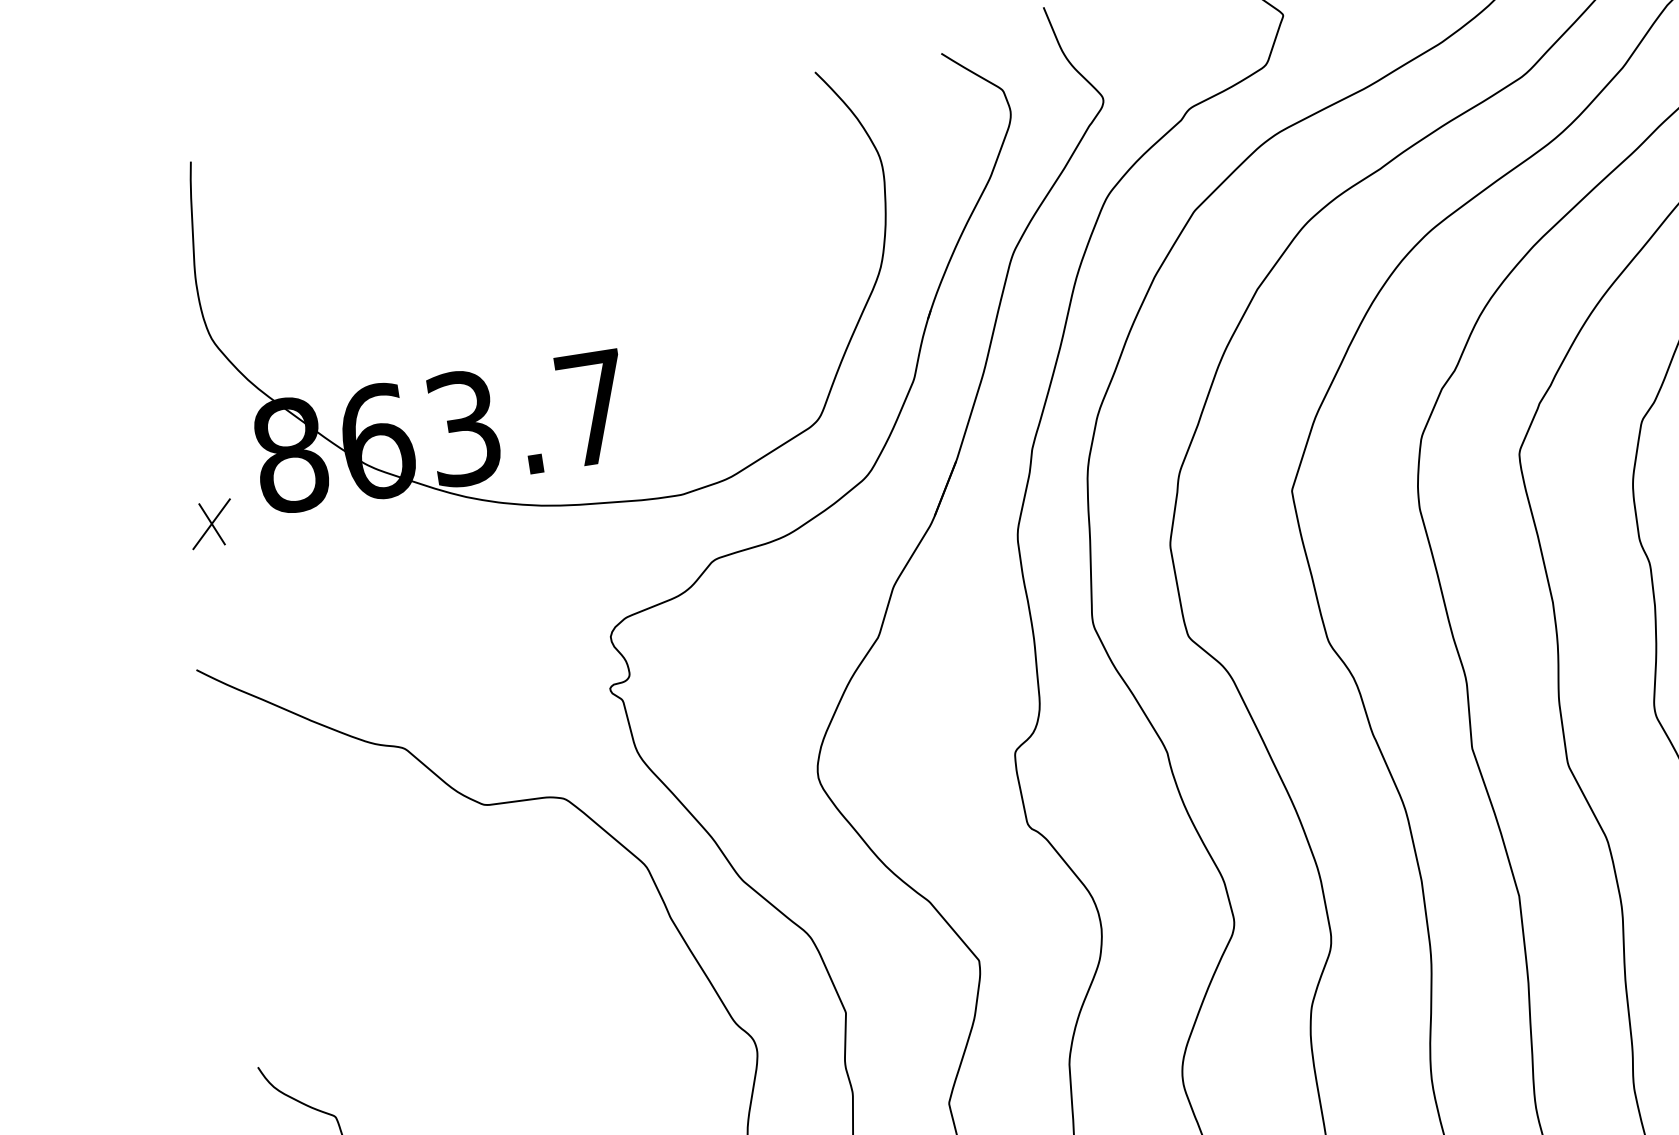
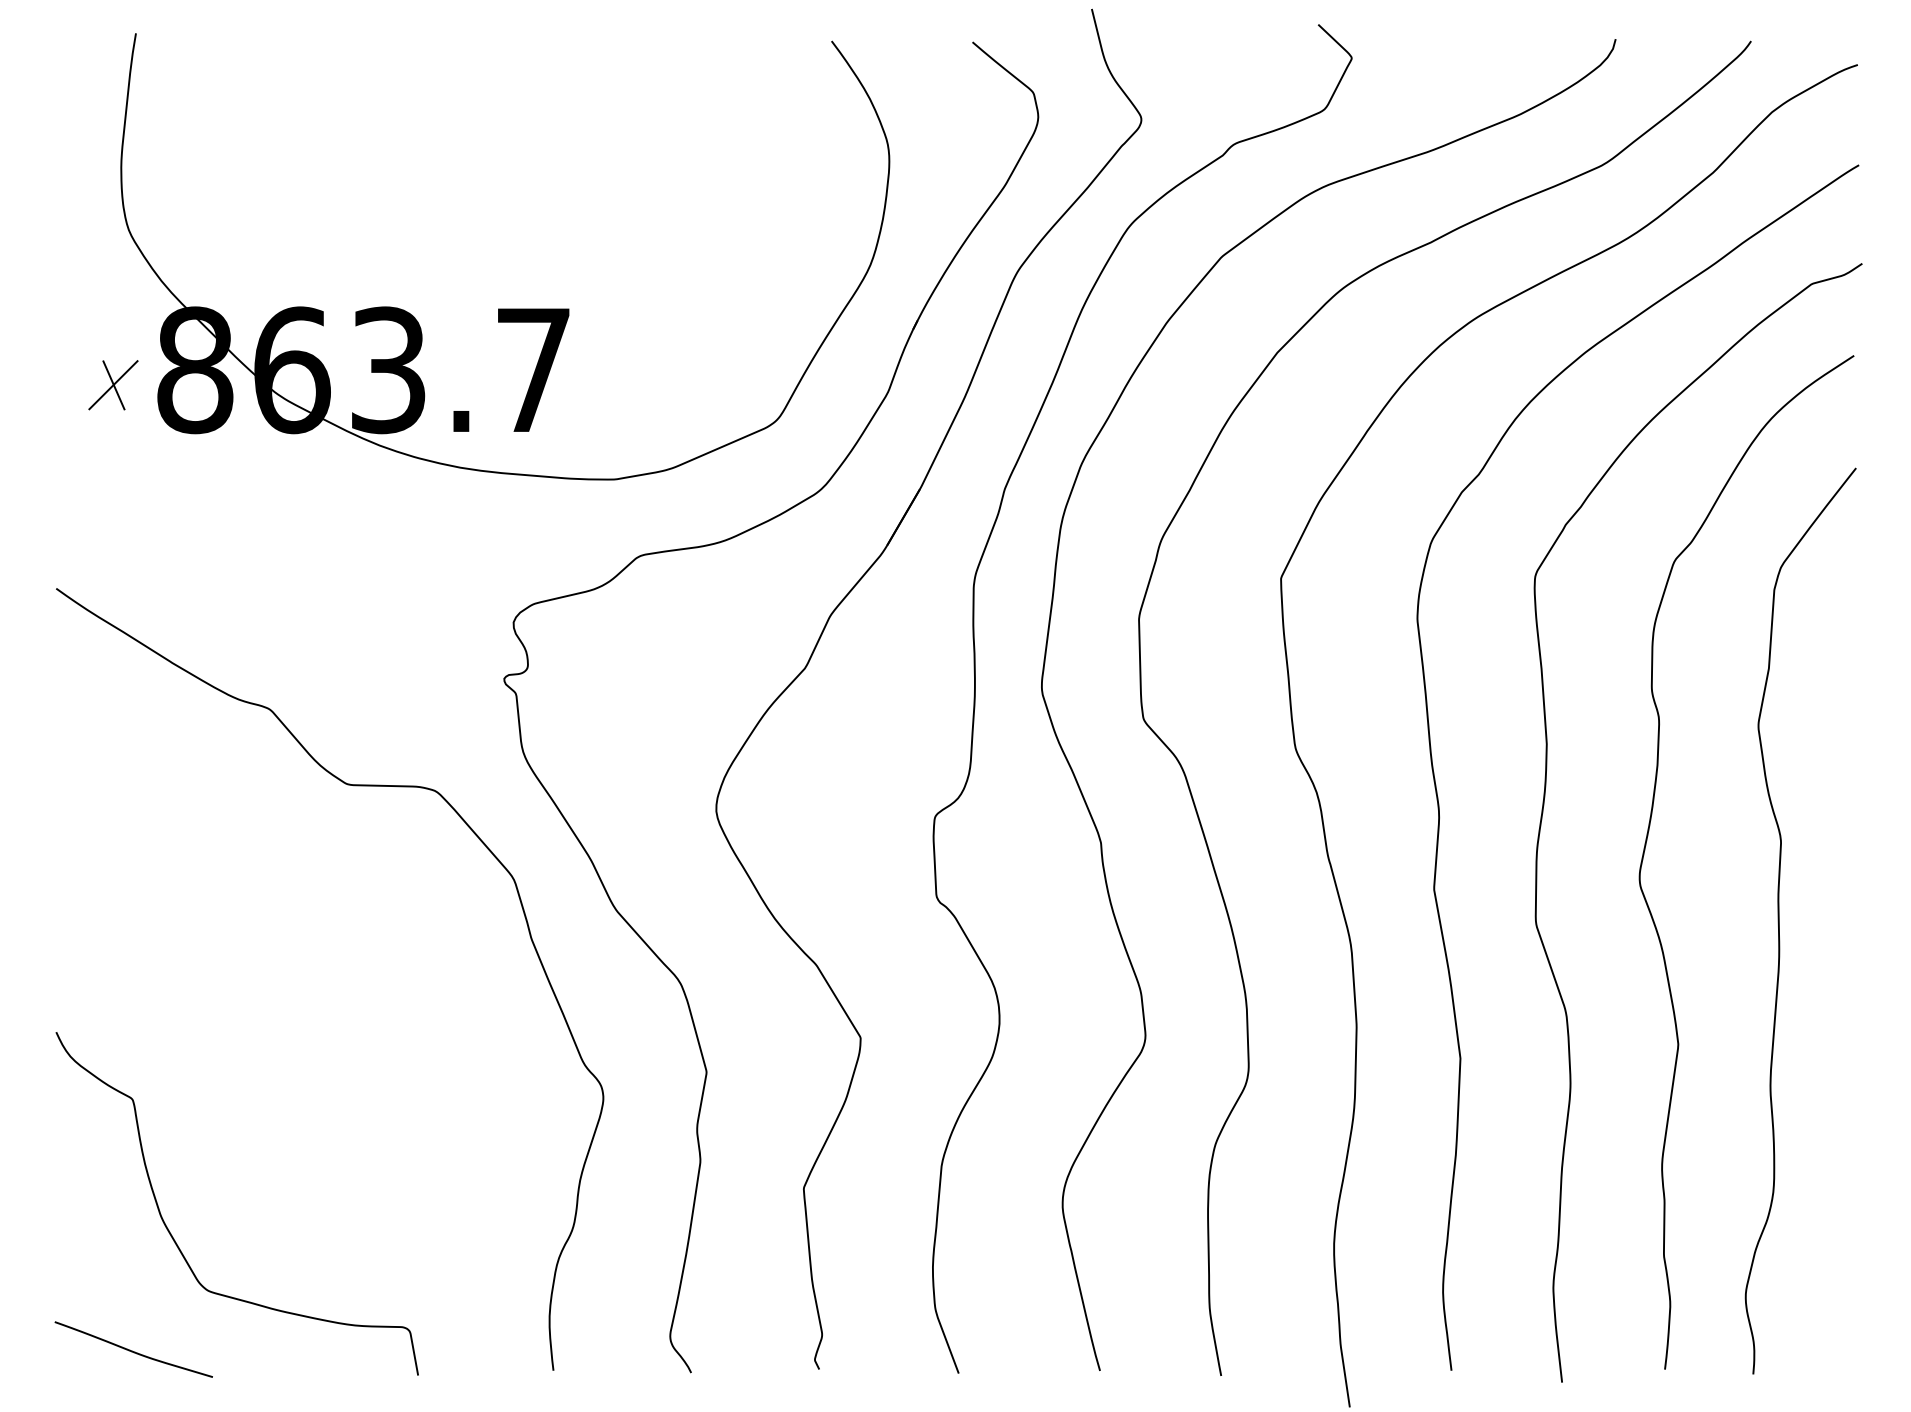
part: (211, 524) -> (113, 385), moved

